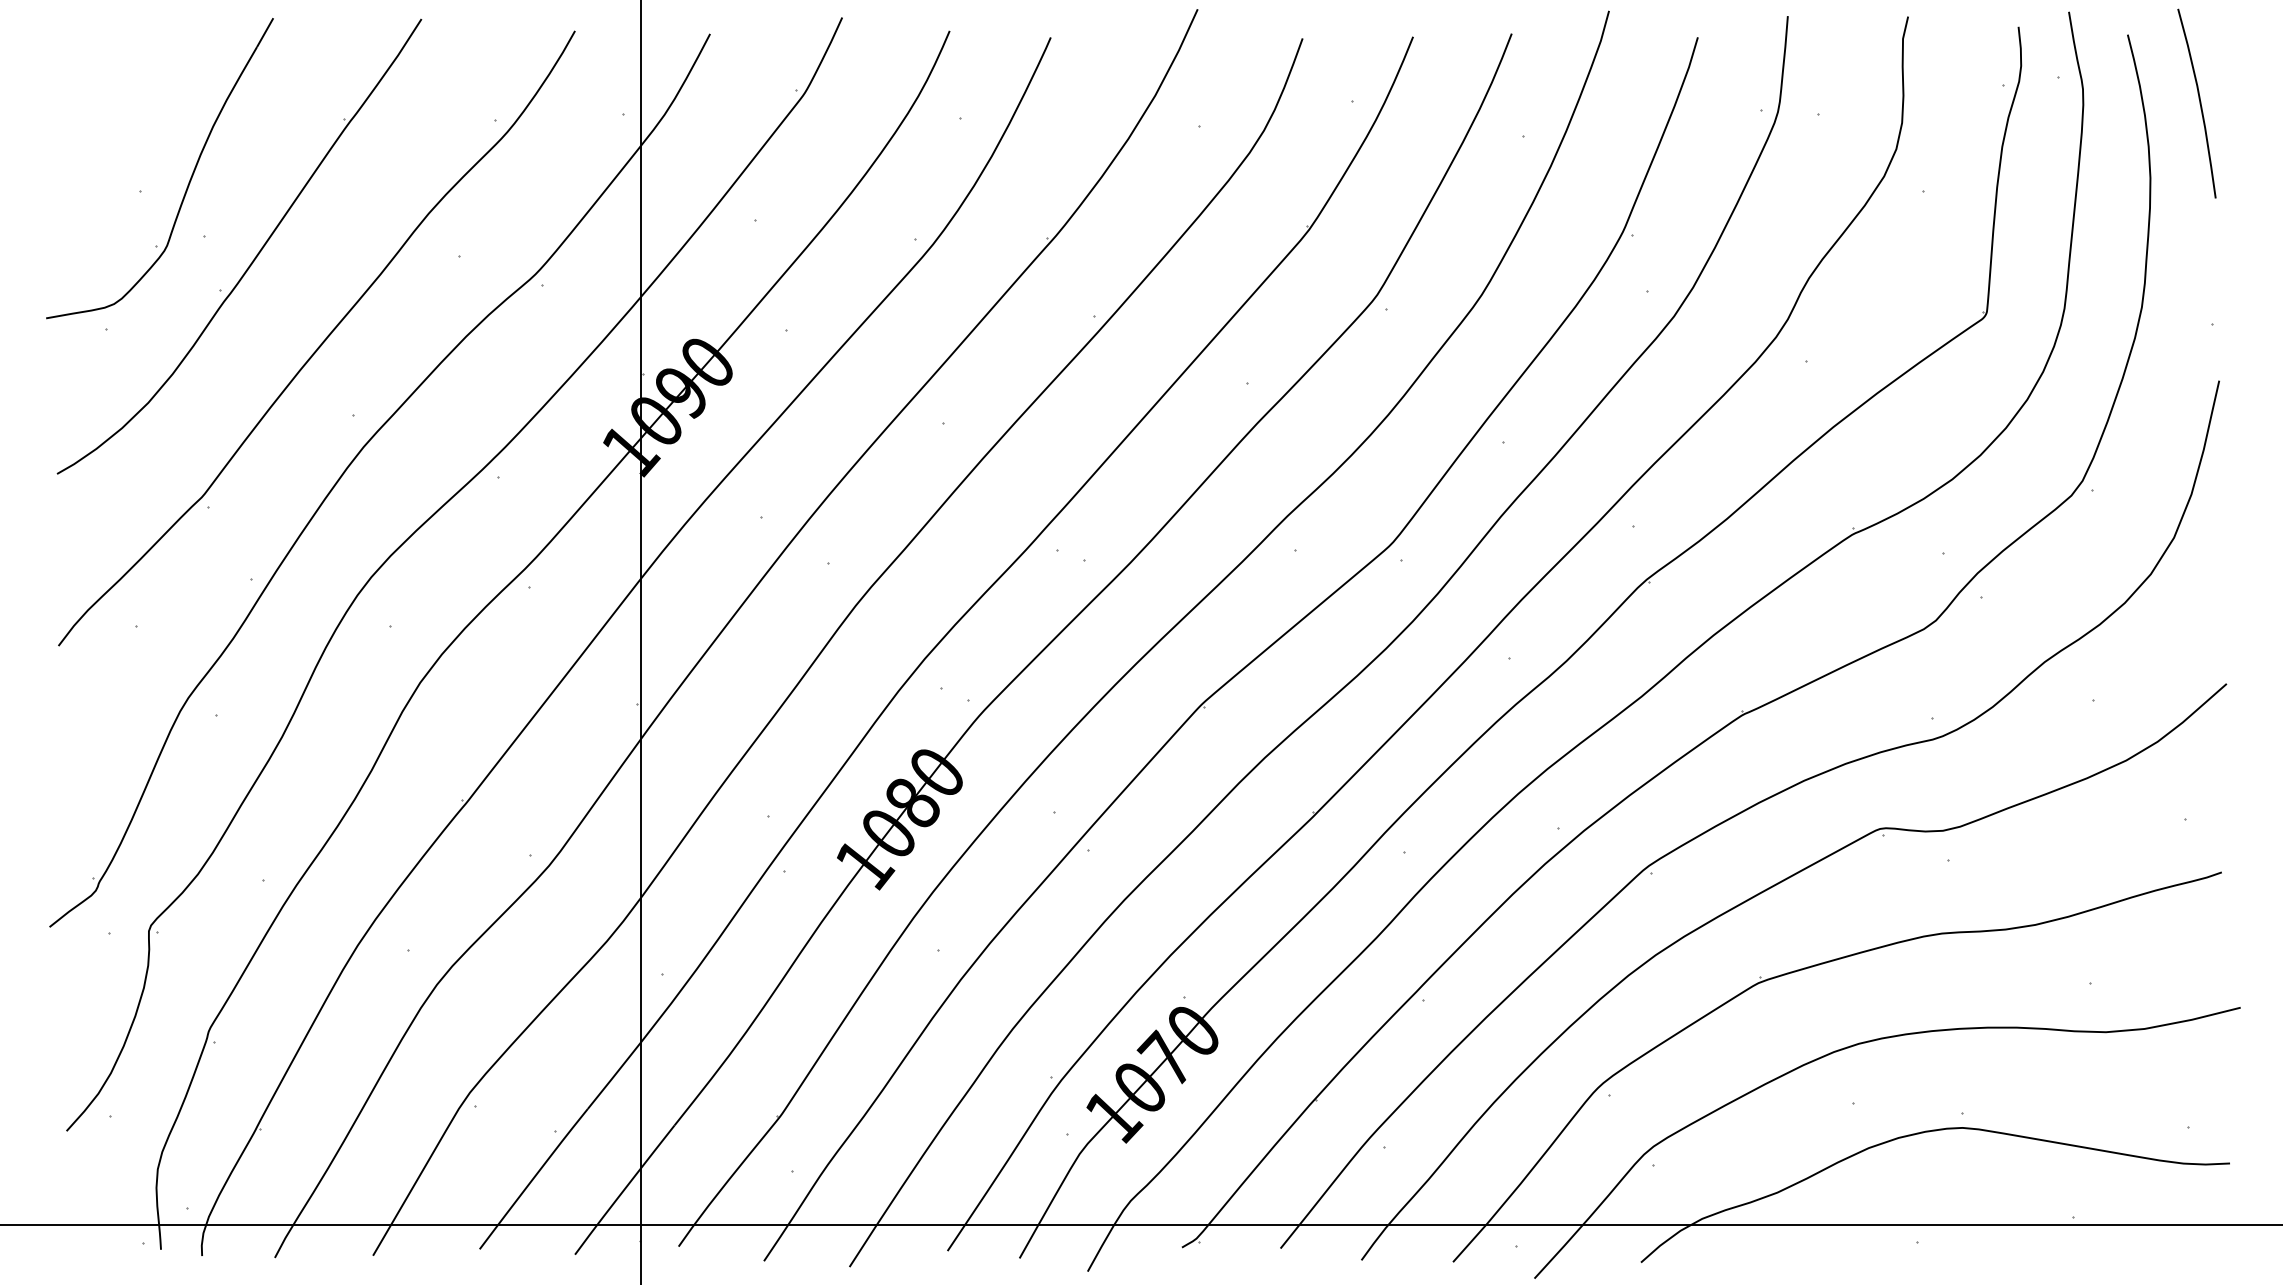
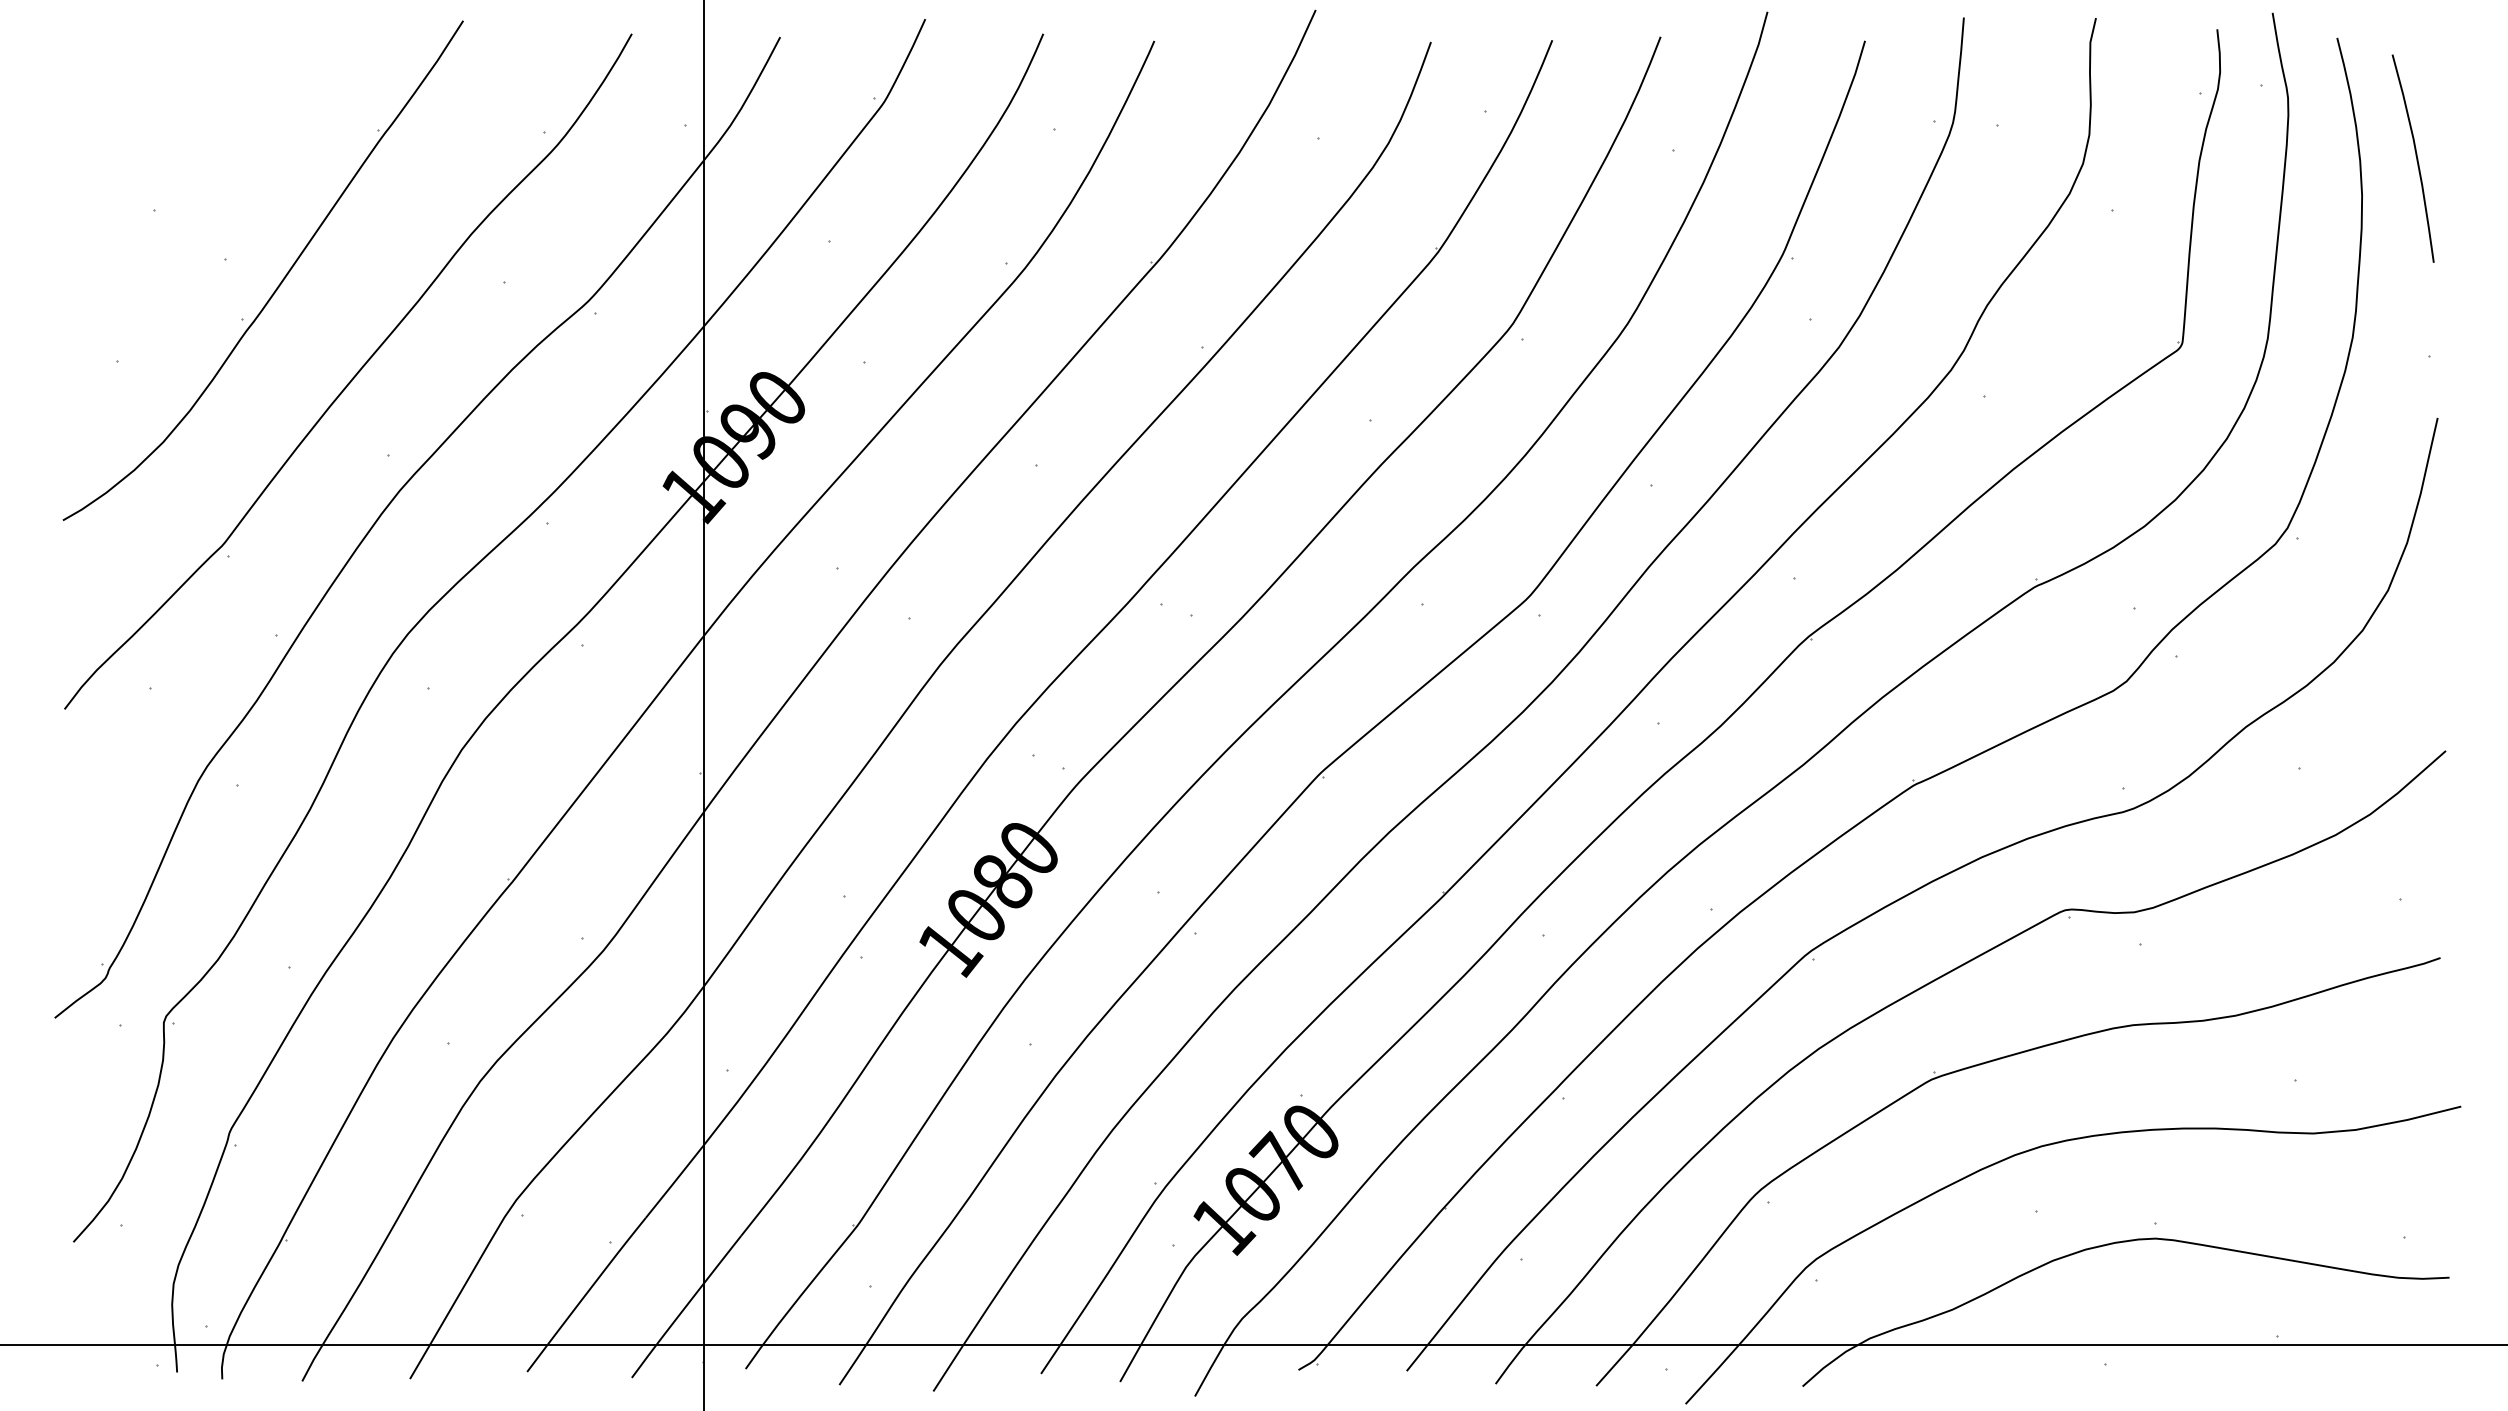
curve: (2199, 101) -> (2415, 156), moved
part: (188, 181) -> (207, 199), removed

